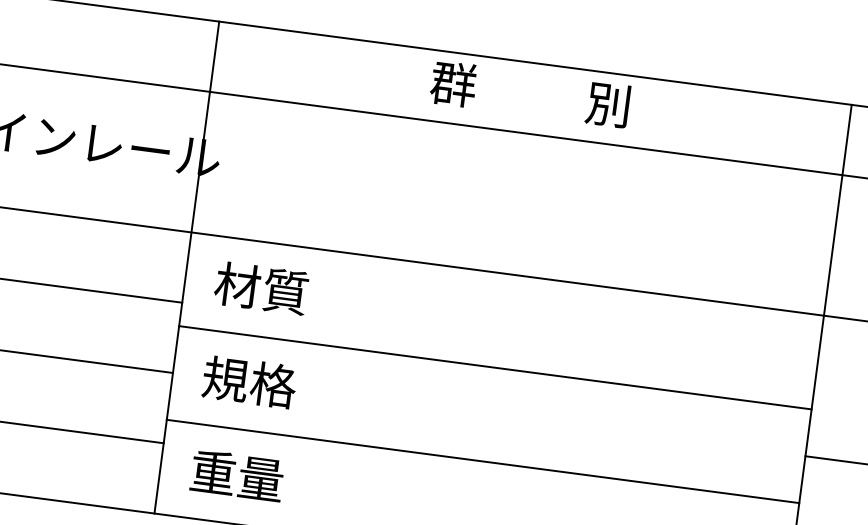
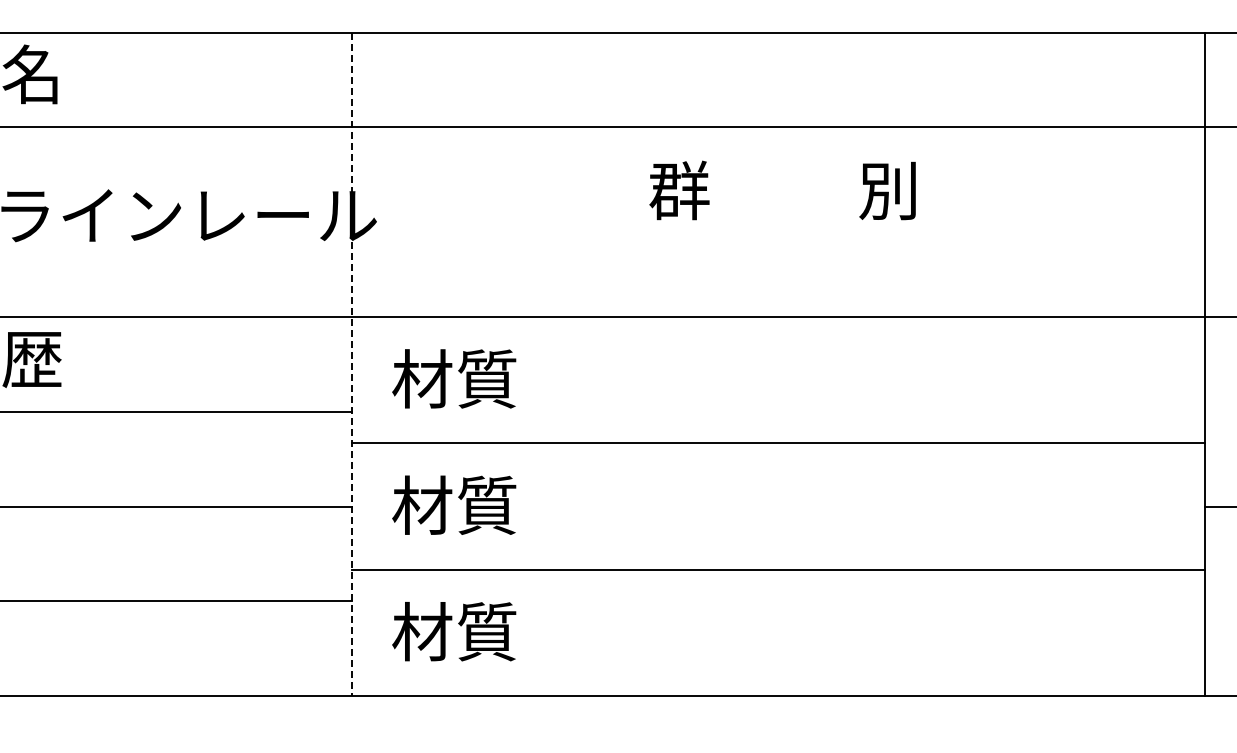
text: (530, 94) -> (782, 190), moved
line: (186, 267) -> (351, 364), solid -> dashed
text: (249, 381) -> (454, 504), 規格 -> 材質
text: (236, 475) -> (454, 631), 重量 -> 材質

